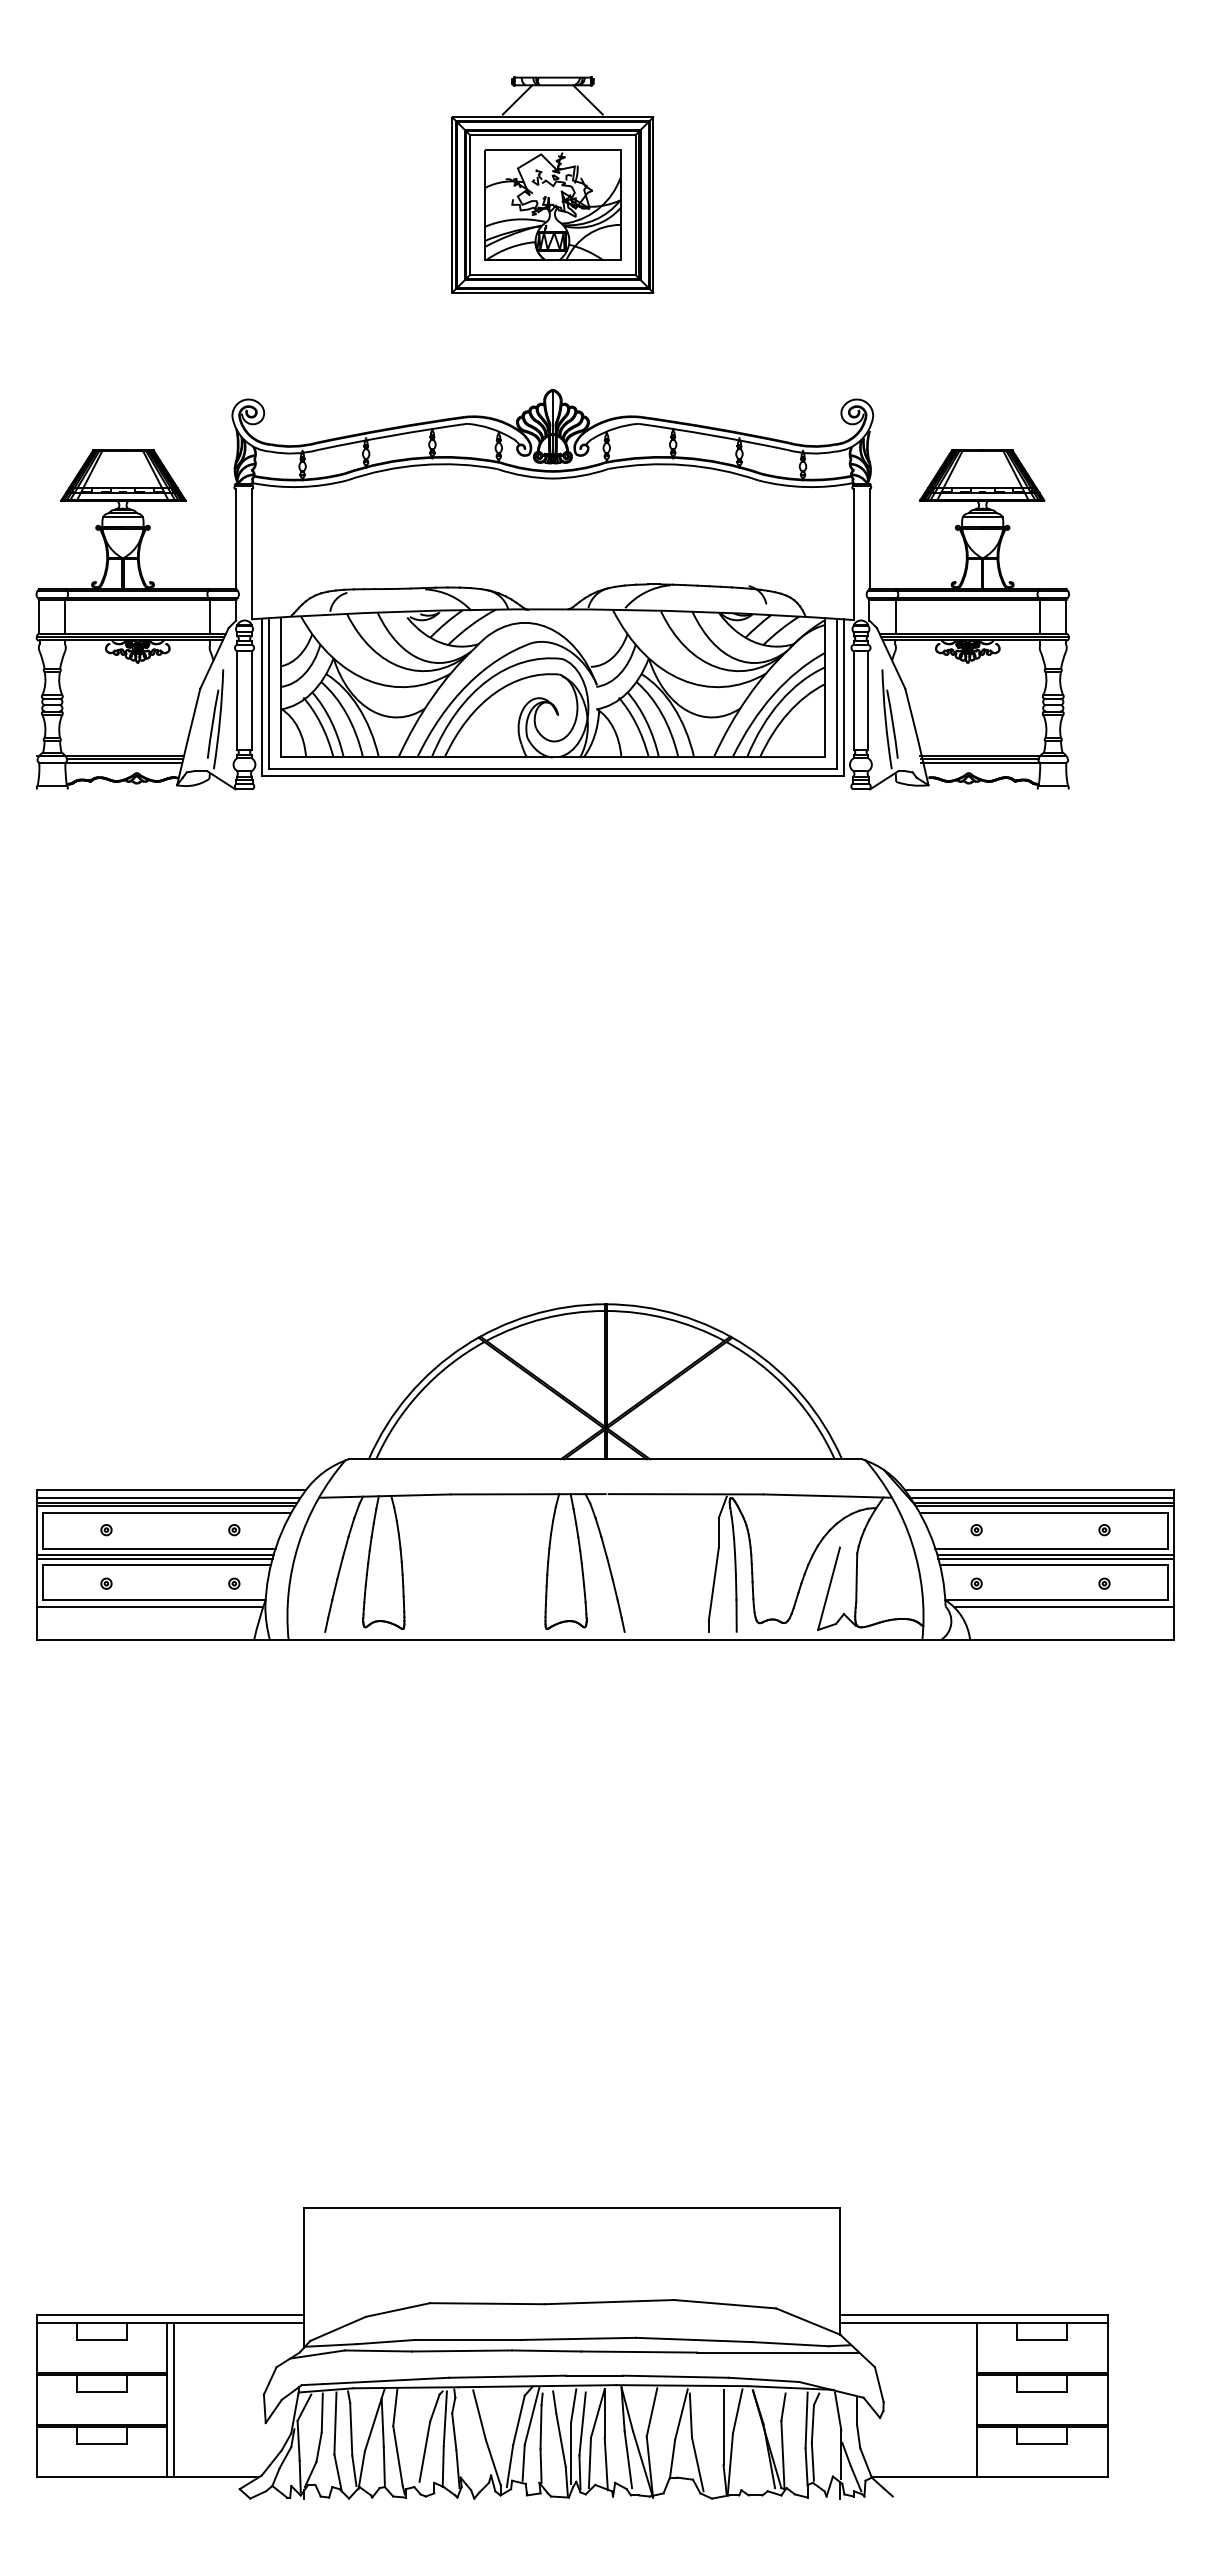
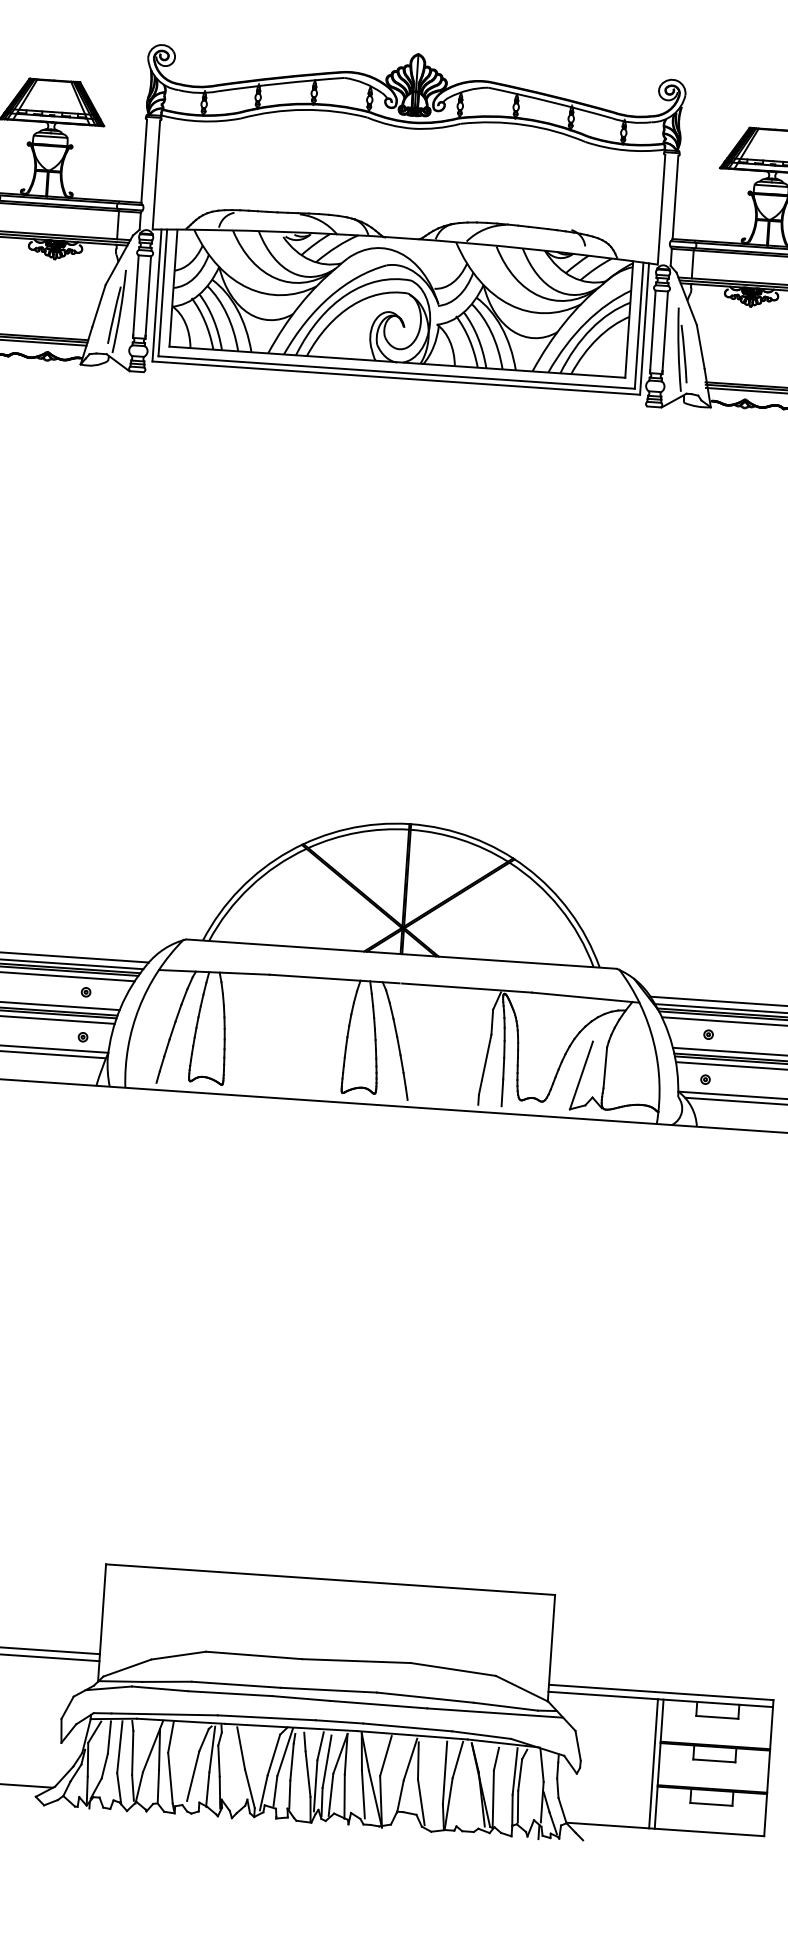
line: (970, 2399) -> (653, 1763), added

